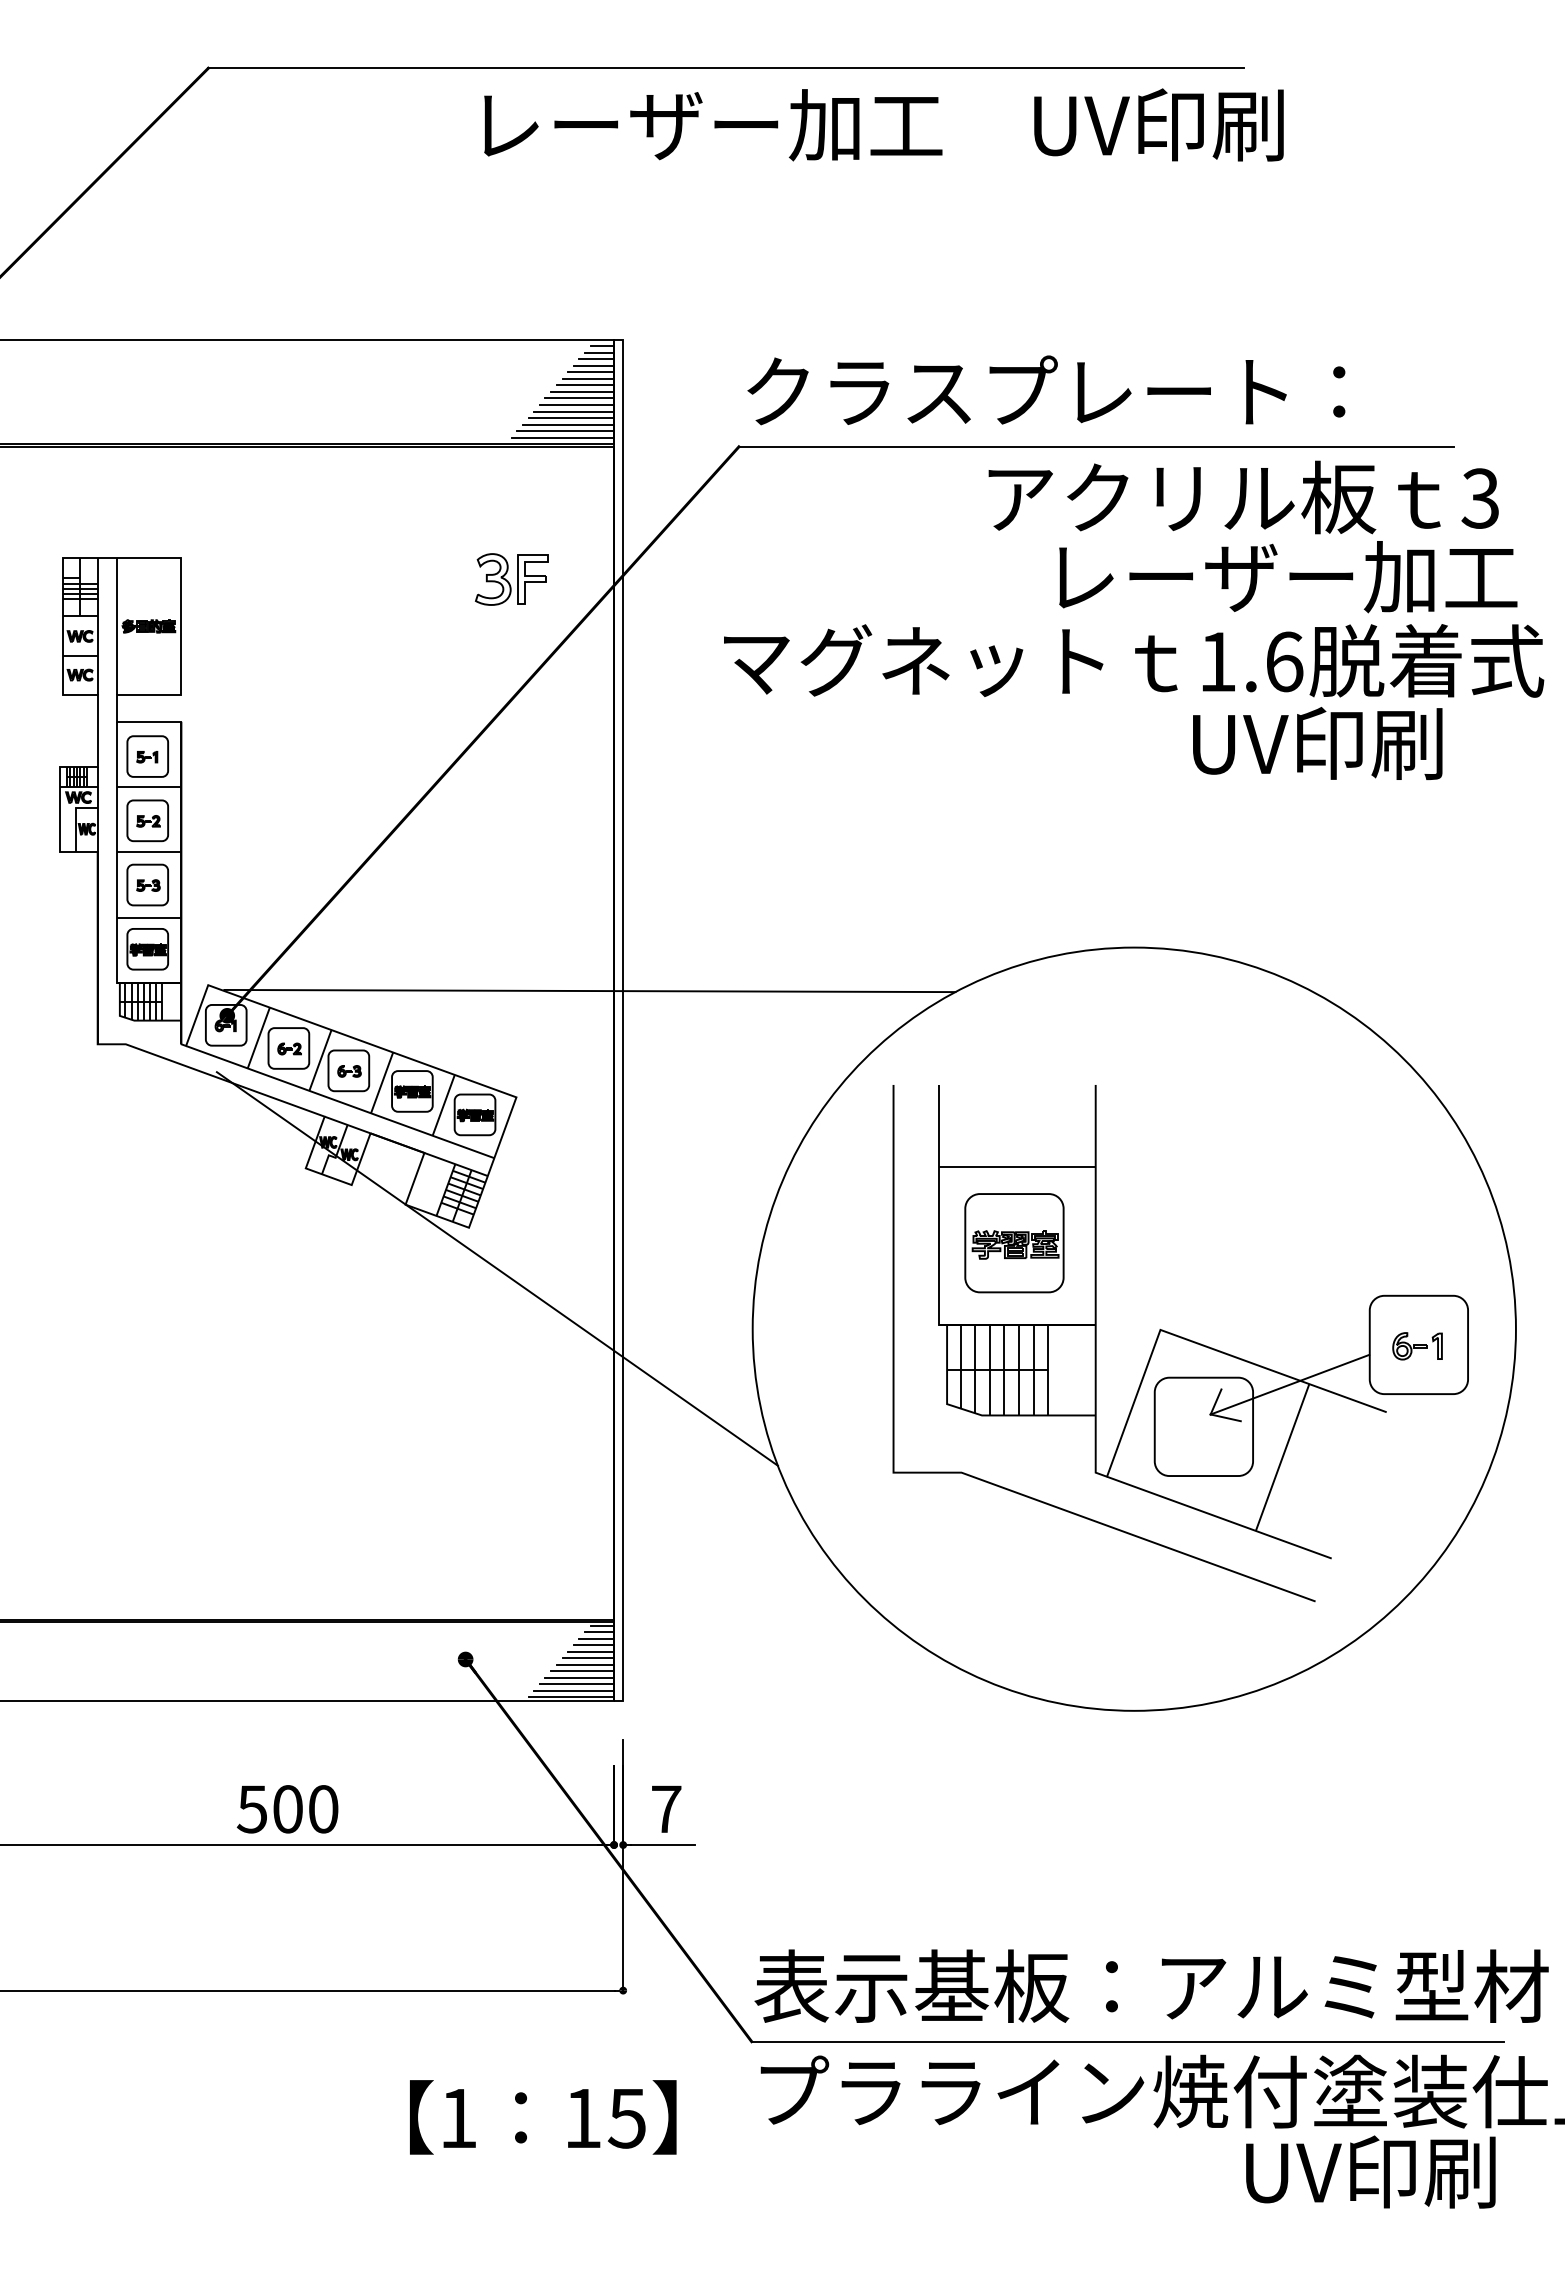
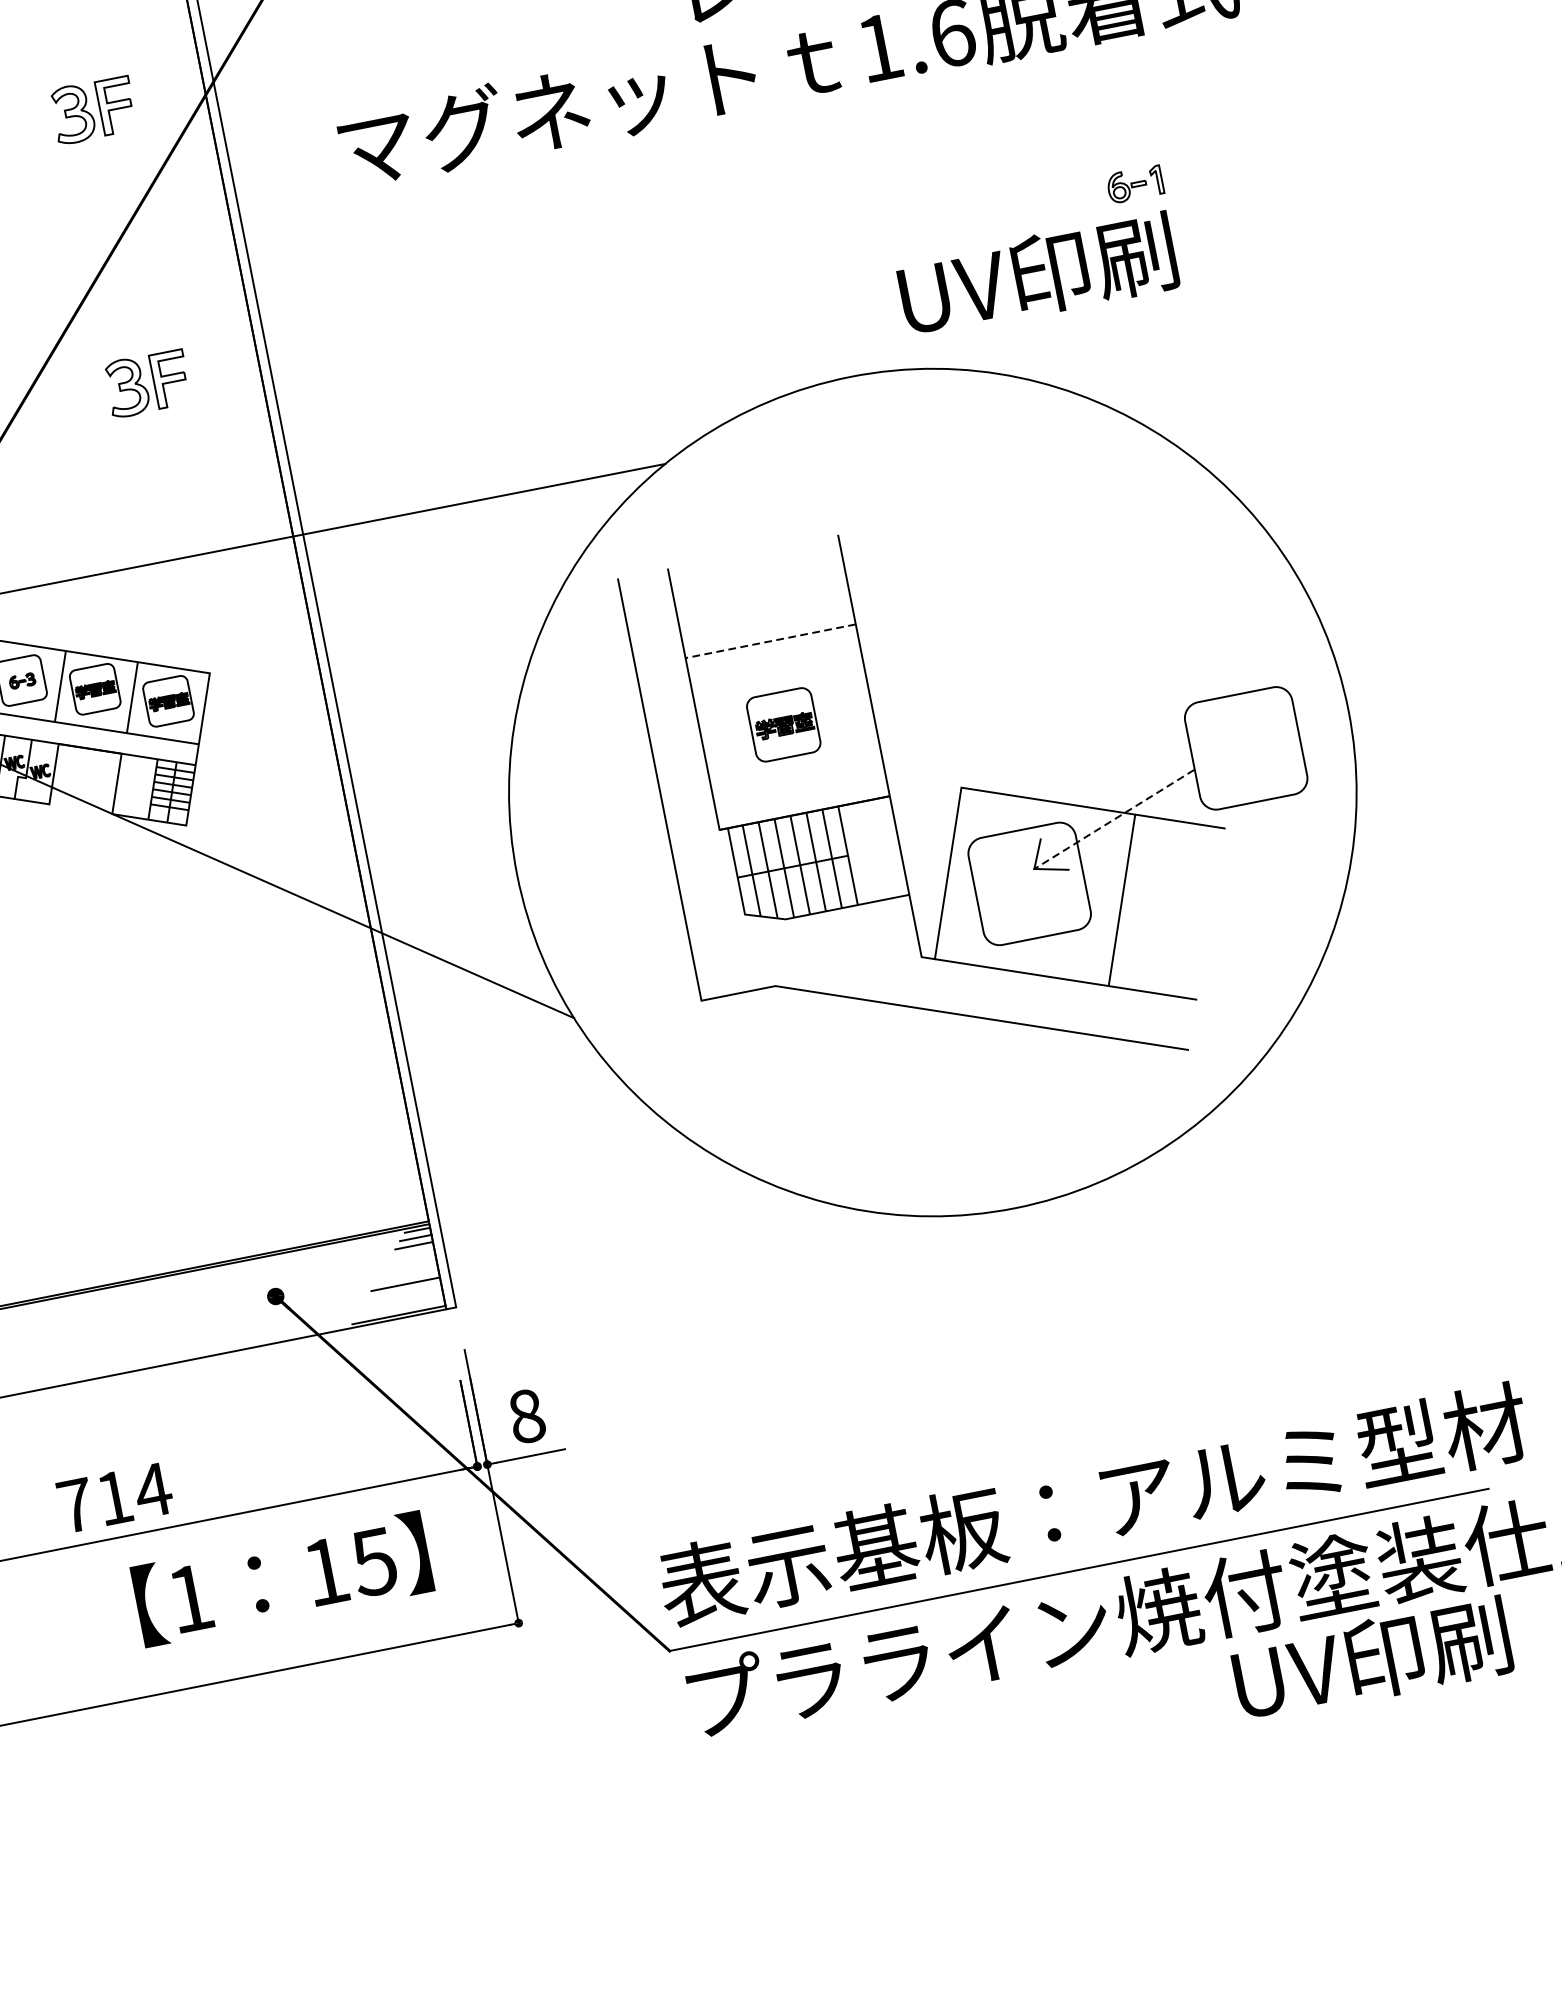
text: (1317, 743) -> (1037, 275), moved
part: (511, 830) -> (146, 383), added
line: (1017, 1167) -> (770, 641), solid -> dashed
part: (1014, 1243) -> (783, 725), size x0.6
part: (1417, 1346) -> (1135, 184), moved
line: (1289, 1384) -> (1113, 819), solid -> dashed
line: (593, 1645) -> (411, 1253), removed
line: (591, 1651) -> (411, 1260), removed
line: (588, 1658) -> (409, 1268), removed
line: (585, 1664) -> (407, 1276), removed
line: (579, 1677) -> (403, 1291), removed
line: (576, 1684) -> (401, 1299), removed
line: (574, 1690) -> (400, 1306), removed
text: (287, 1809) -> (114, 1498), 500 -> 714
text: (666, 1809) -> (526, 1416), 7 -> 8
text: (543, 2117) -> (282, 1579), moved

